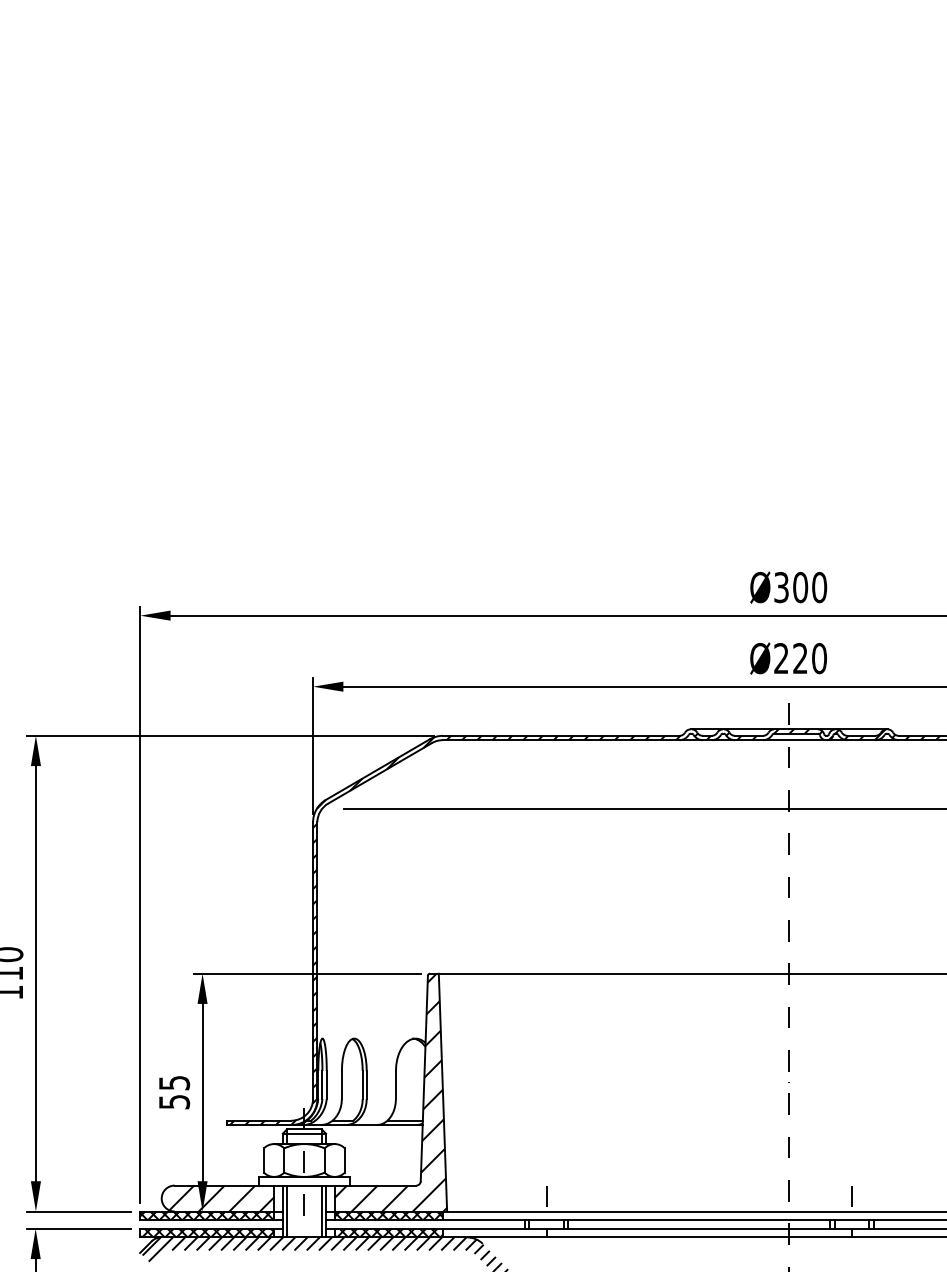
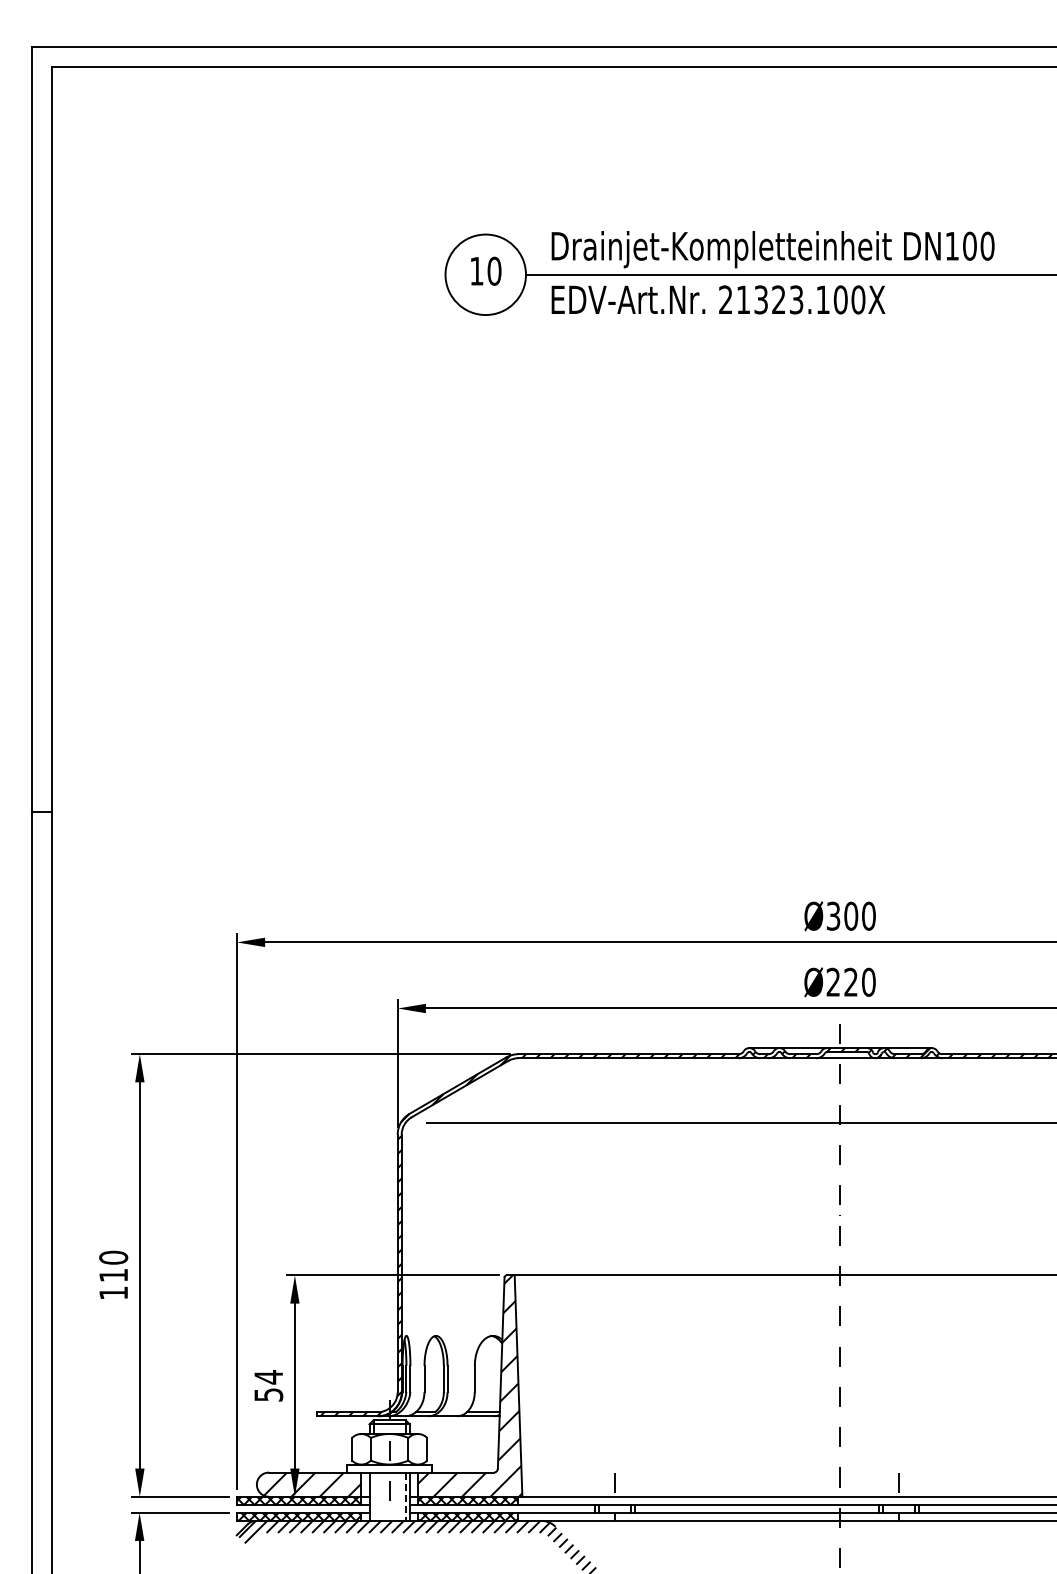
text: (174, 1083) -> (268, 1377), 55 -> 54
line: (287, 1211) -> (373, 1496), removed
line: (321, 1212) -> (405, 1497), solid -> dashed

